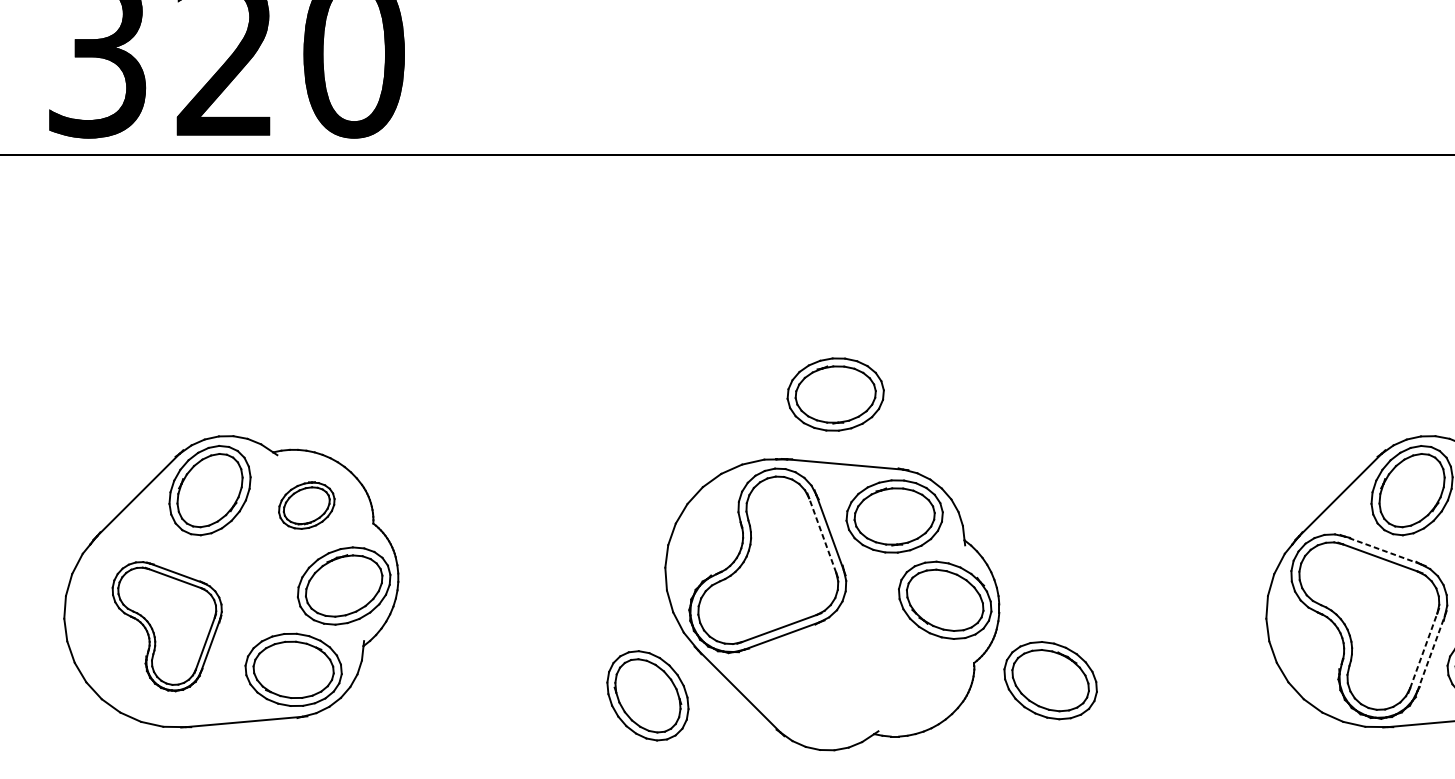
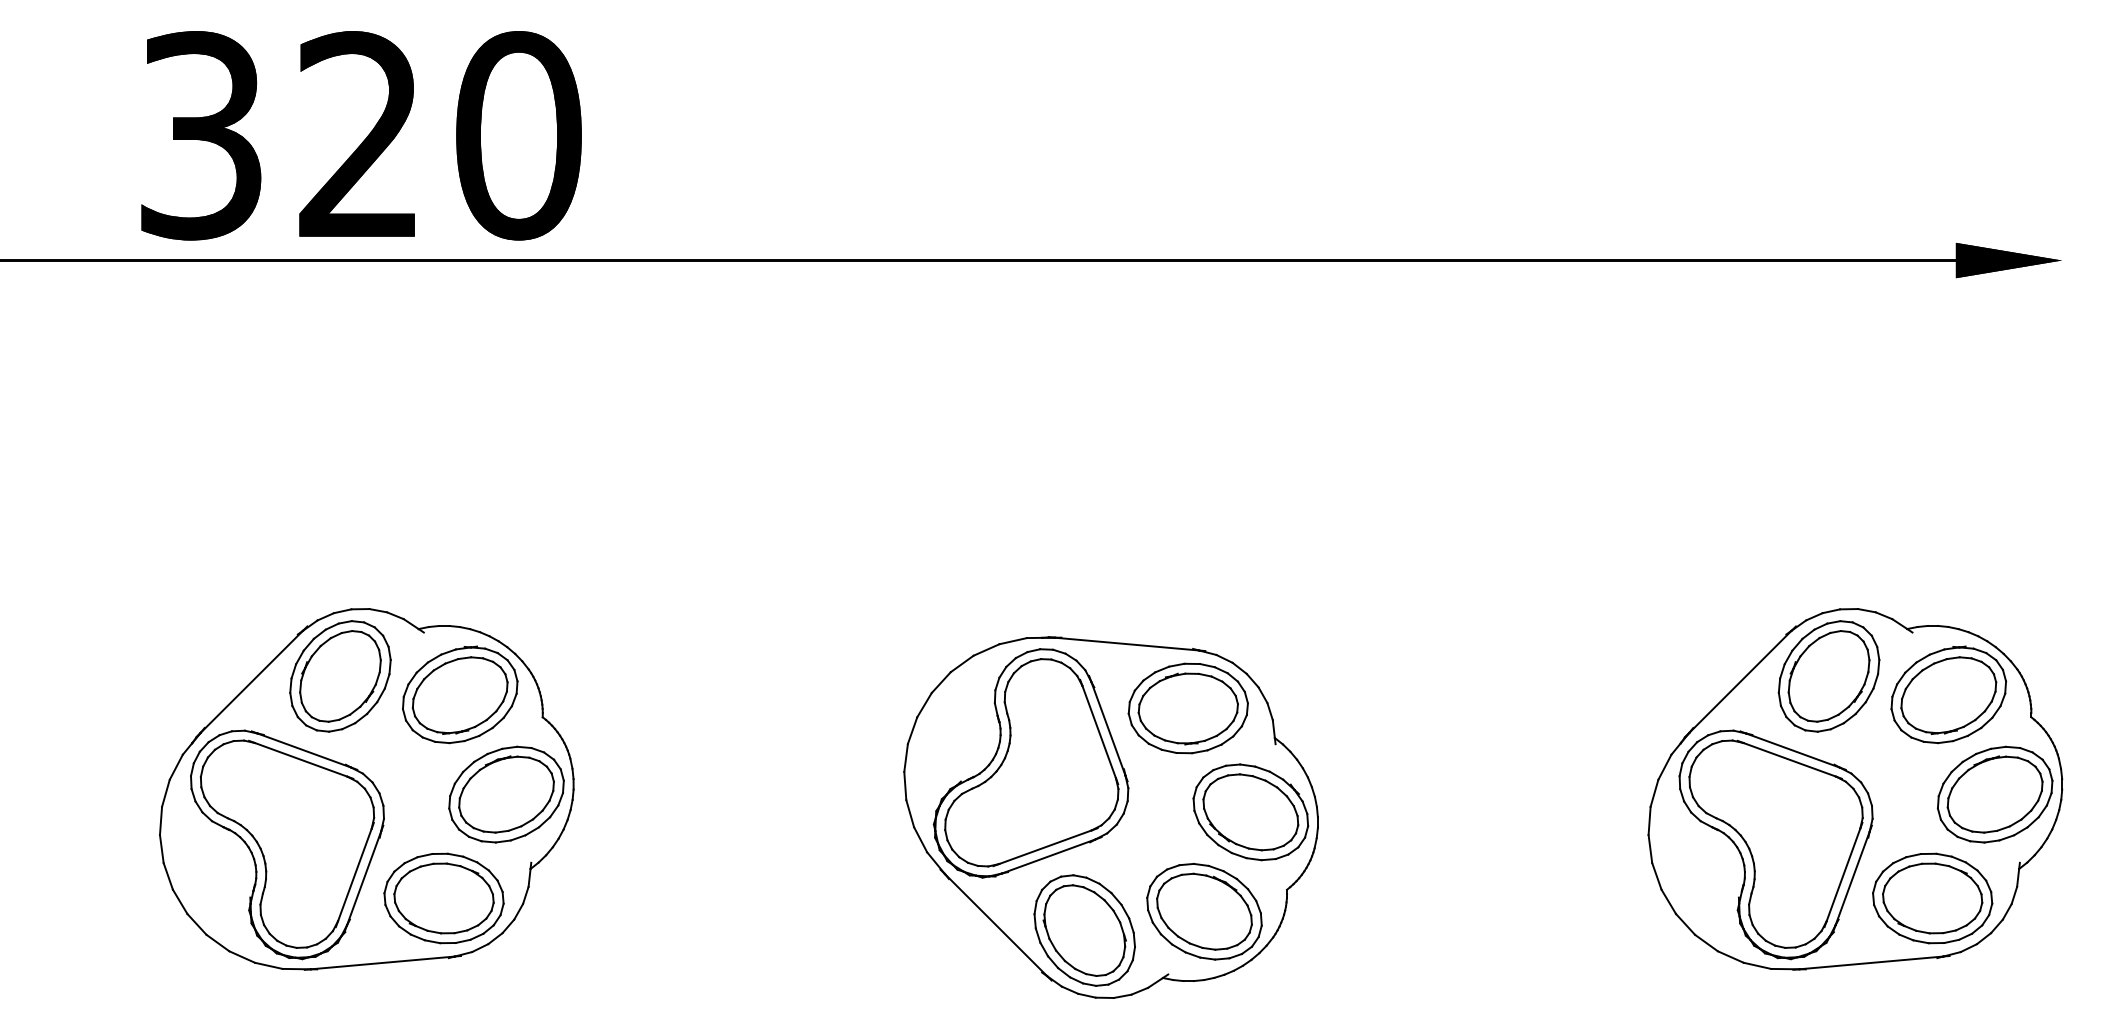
part: (835, 394) -> (1114, 557), removed
part: (306, 505) -> (460, 694), size x1.67
line: (822, 535) -> (1099, 731), dashed -> solid
line: (1383, 550) -> (1793, 750), dashed -> solid
part: (167, 626) -> (287, 844), size x1.43
line: (1423, 650) -> (1843, 874), dashed -> solid
line: (1431, 653) -> (1852, 878), dashed -> solid
part: (1050, 680) -> (1204, 911), moved
part: (647, 695) -> (1084, 930), moved

